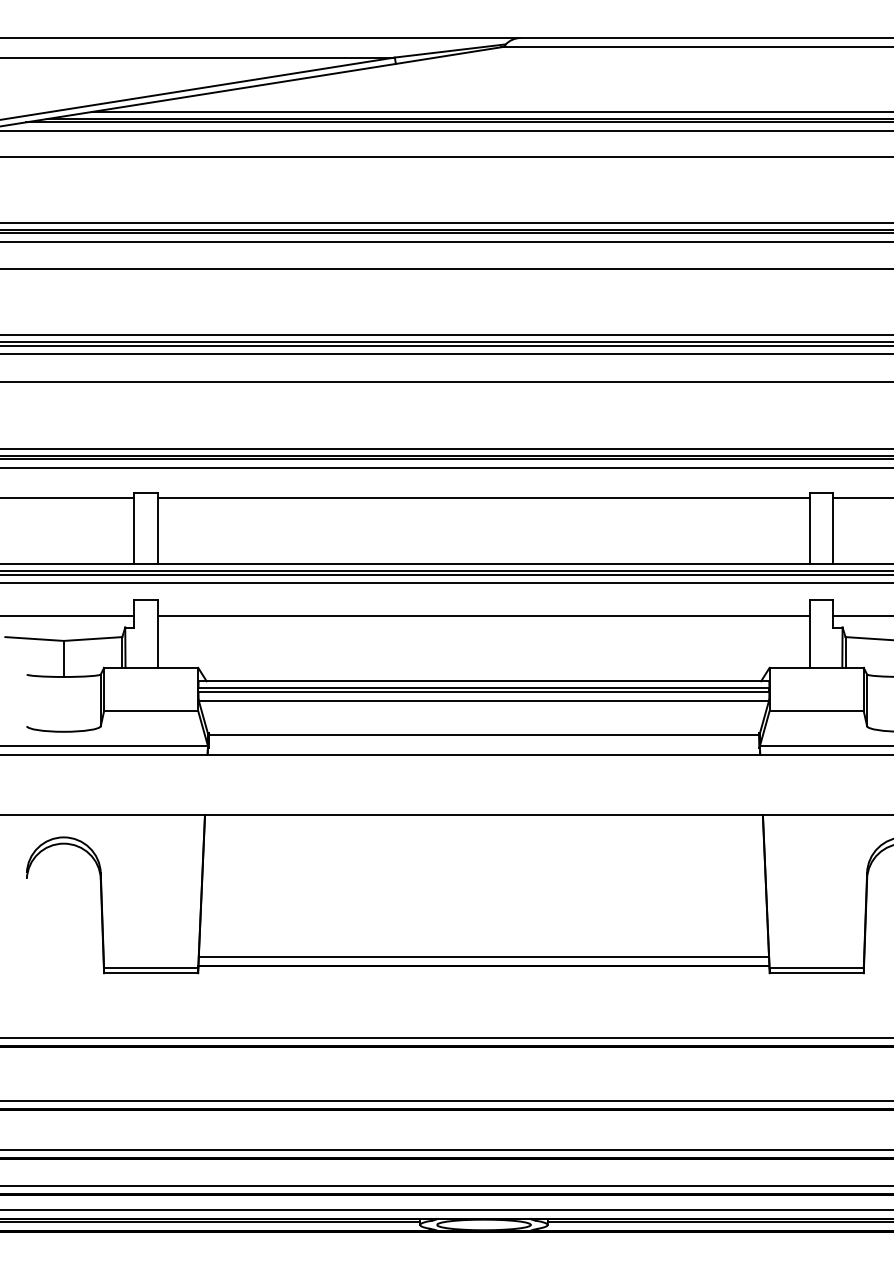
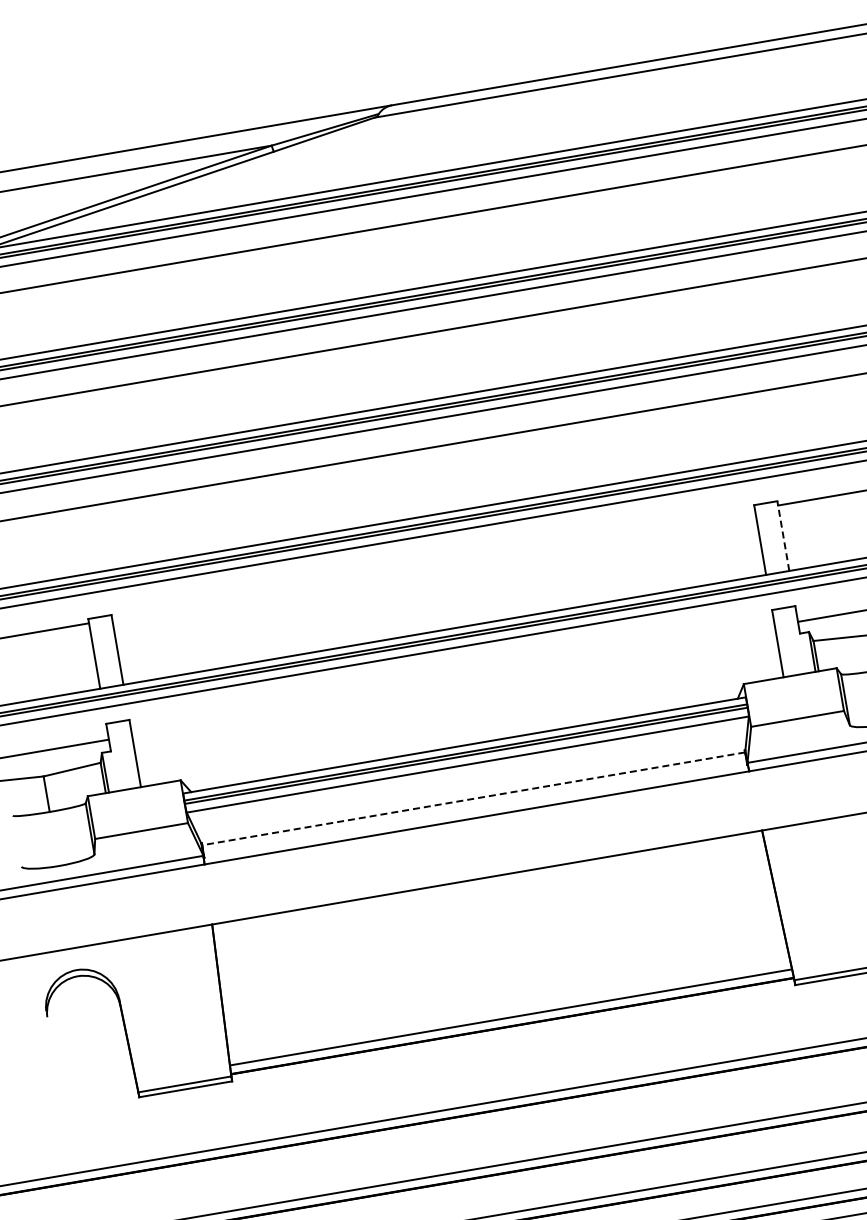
line: (483, 497) -> (433, 564), removed
line: (833, 528) -> (783, 535), solid -> dashed
line: (483, 615) -> (453, 680), removed
line: (483, 735) -> (473, 798), solid -> dashed

